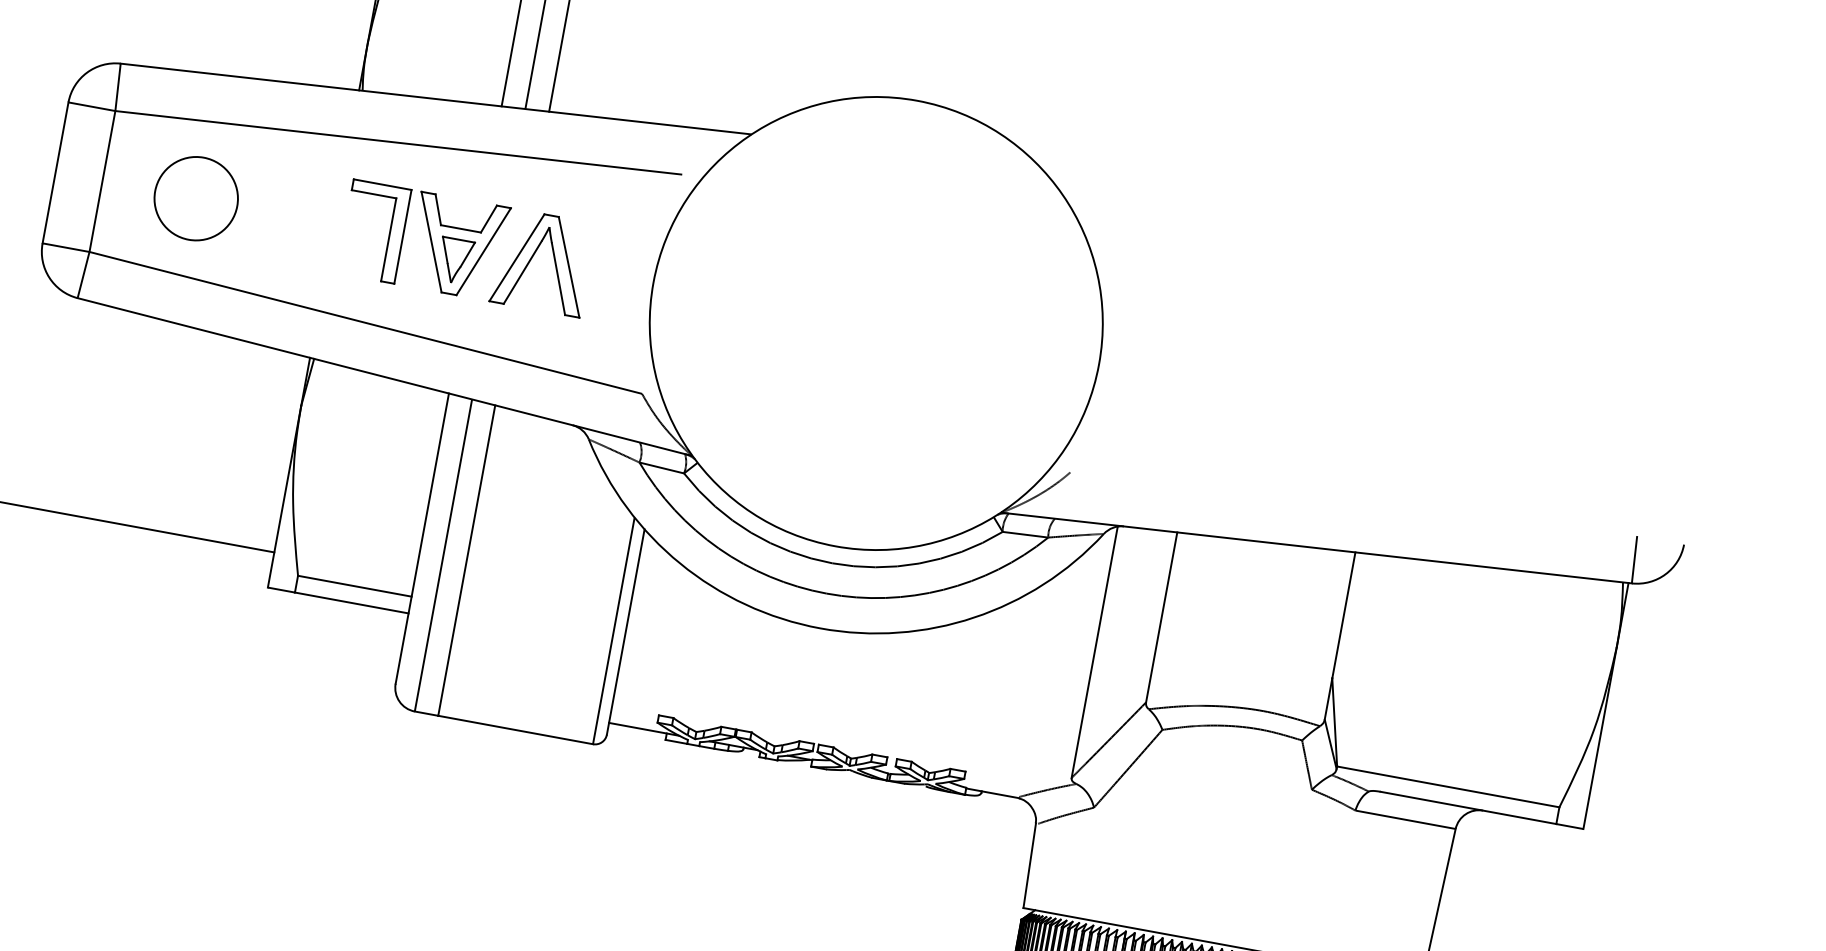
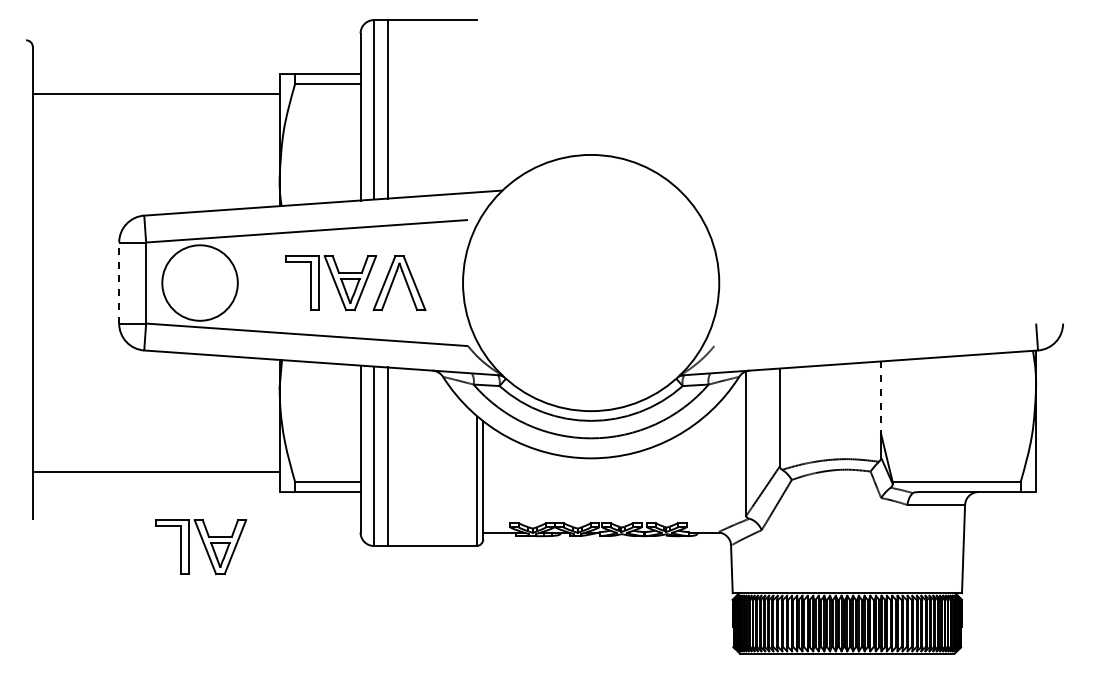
line: (55, 173) -> (119, 283), solid -> dashed
circle: (195, 197) -> (199, 282), size x1.6
line: (1344, 616) -> (881, 398), solid -> dashed
part: (114, 659) -> (201, 547), added

